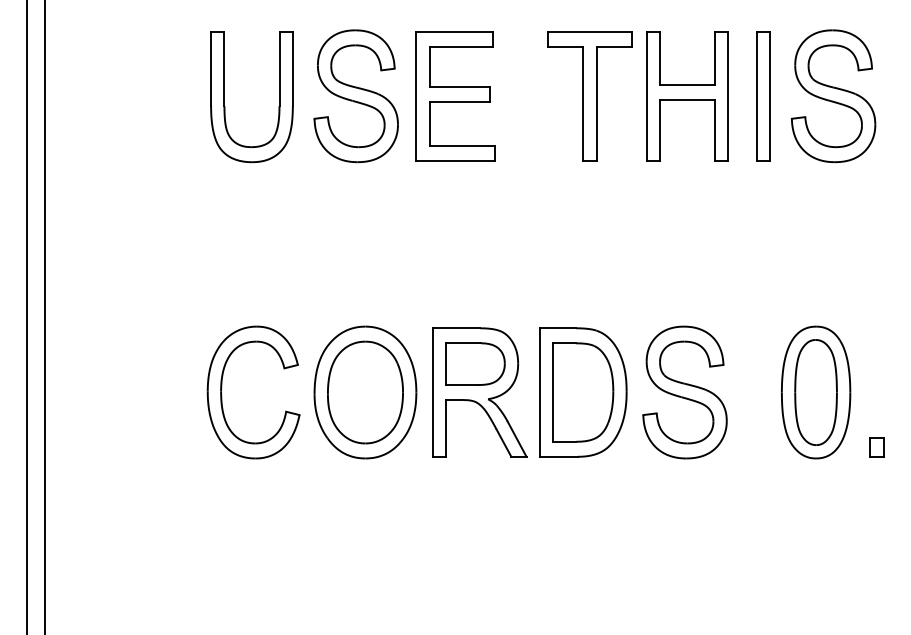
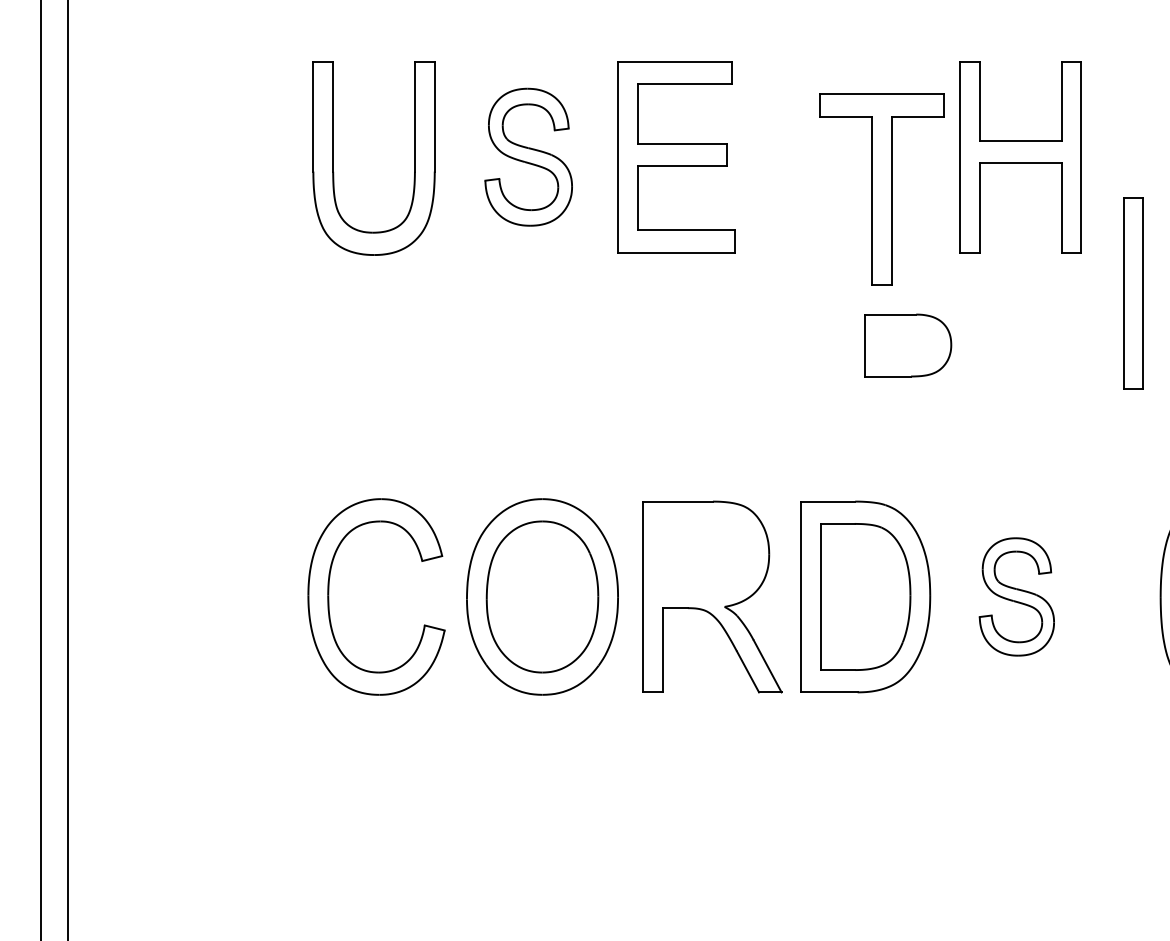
part: (355, 96) -> (527, 157), size x0.7
part: (589, 96) -> (881, 190), moved
part: (763, 96) -> (1133, 294), moved
part: (475, 363) -> (907, 344), moved
part: (684, 392) -> (1016, 596), size x0.6

